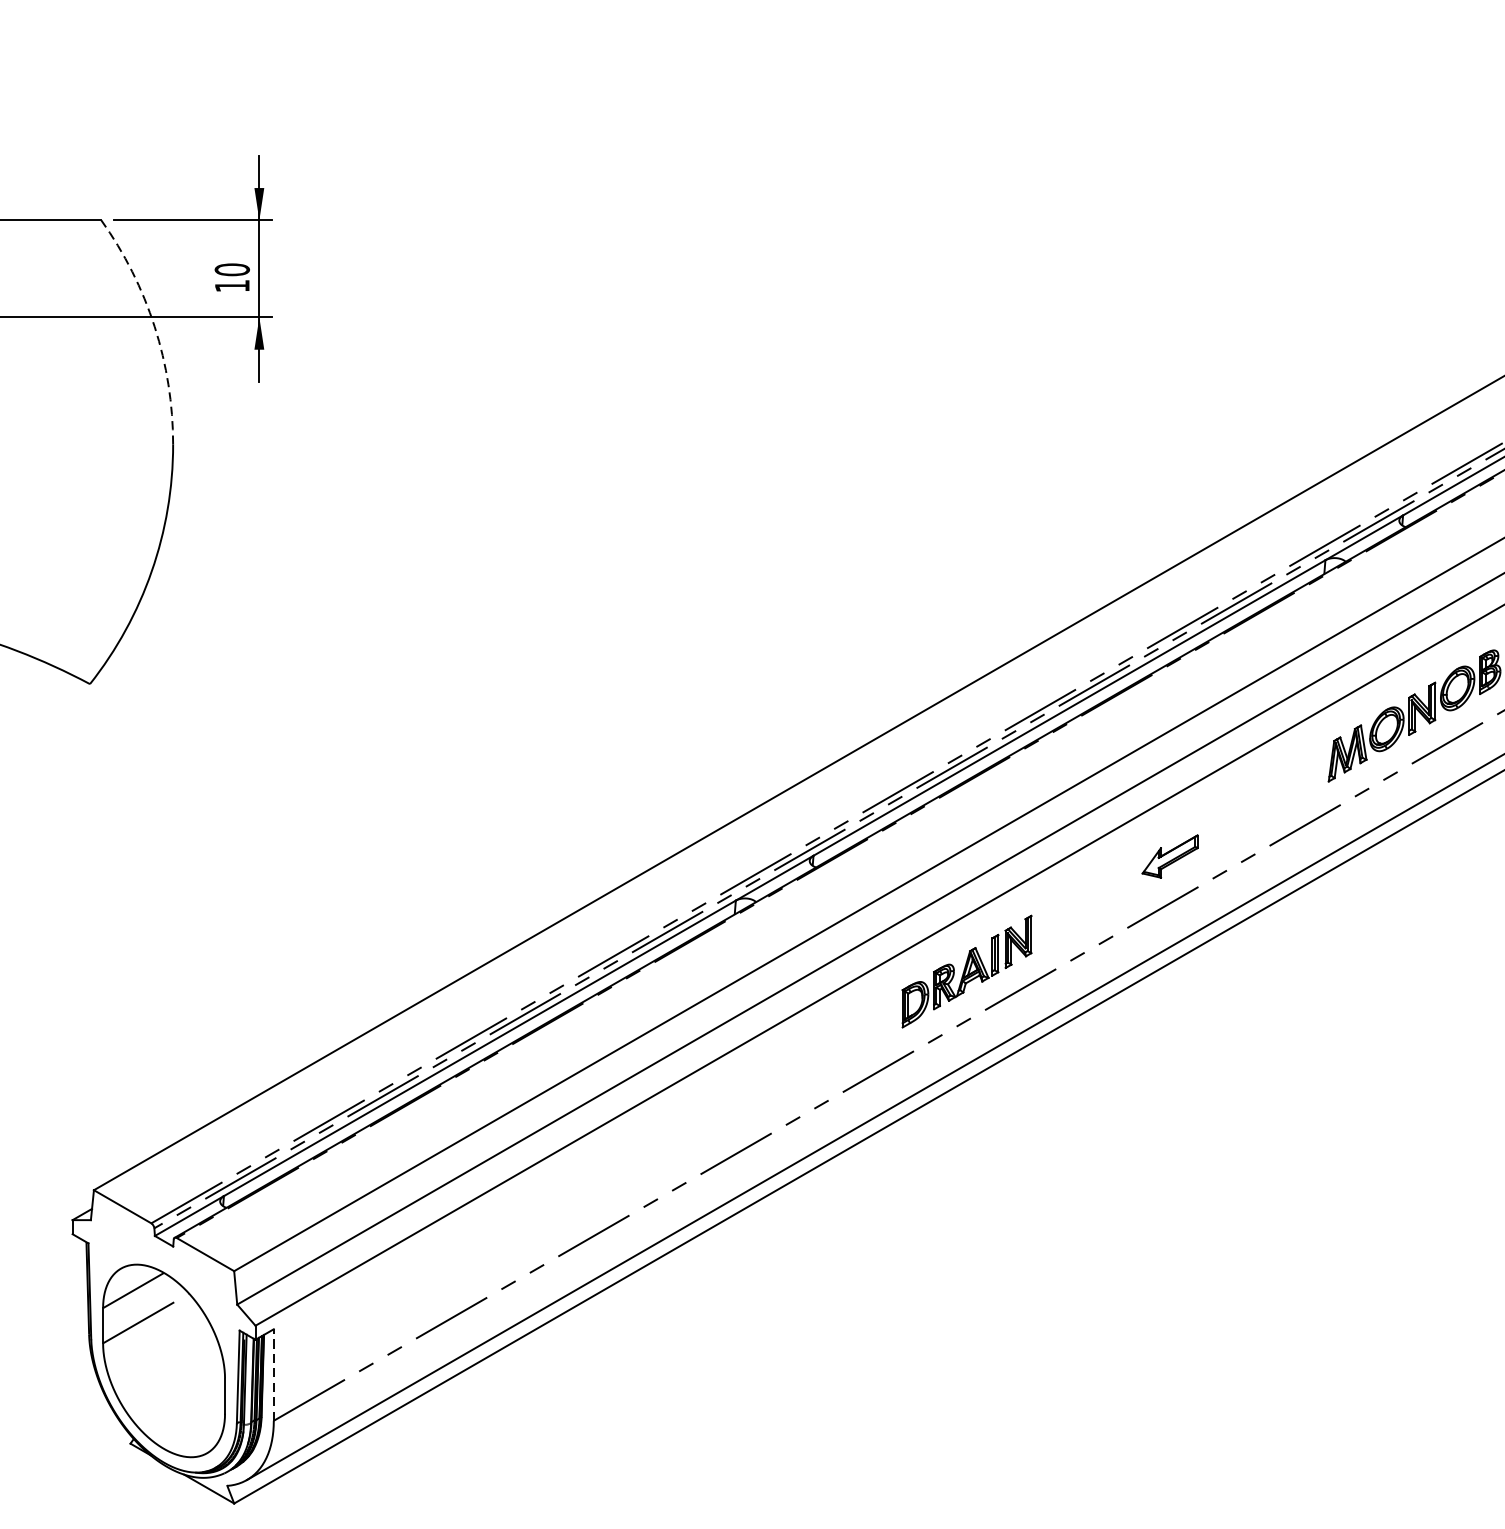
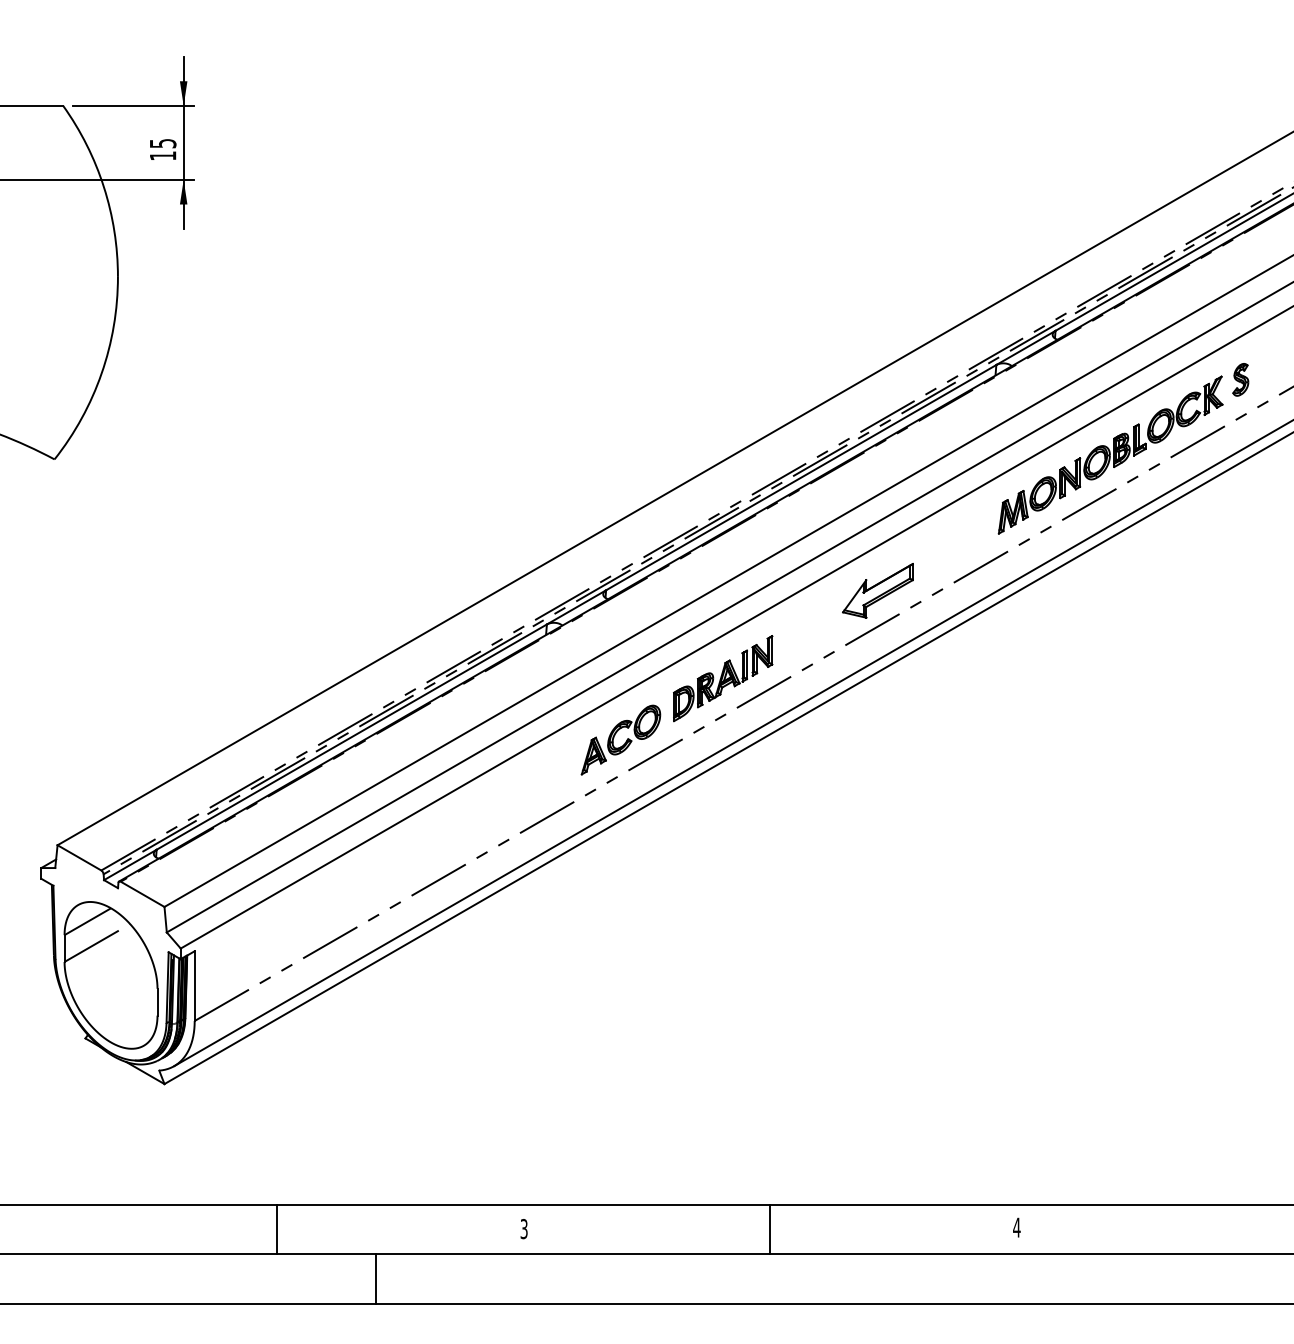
text: (231, 269) -> (162, 143), 10 -> 15
arc: (154, 327) -> (103, 187), dashed -> solid
part: (1169, 856) -> (877, 590), size x1.67
part: (832, 1051) -> (620, 739), added
line: (273, 1375) -> (194, 986), dashed -> solid

